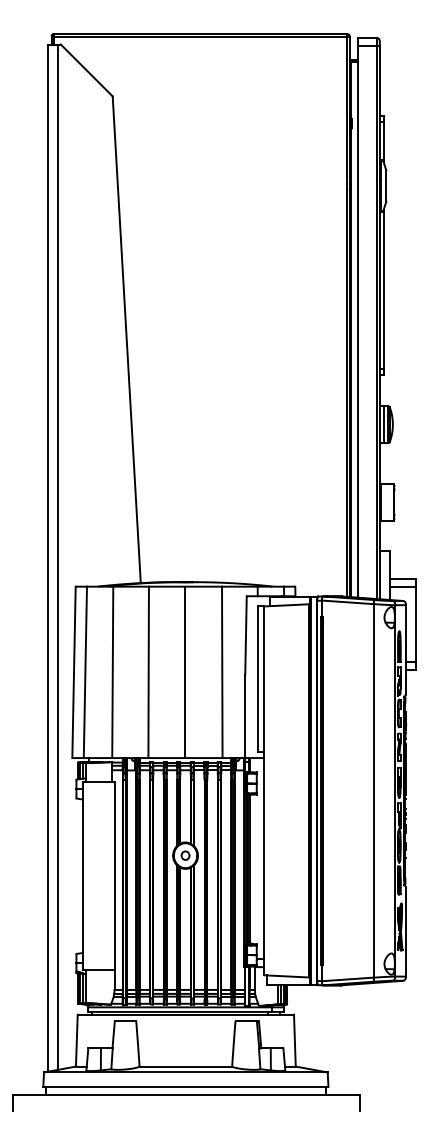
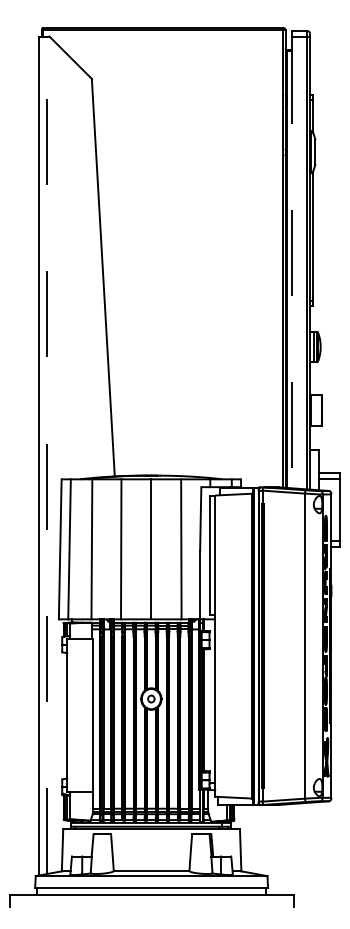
line: (357, 322) -> (291, 263), solid -> dashed
line: (58, 557) -> (47, 455), solid -> dashed

